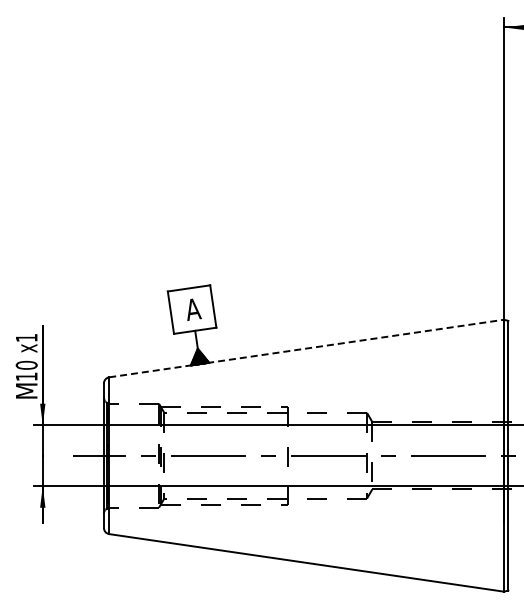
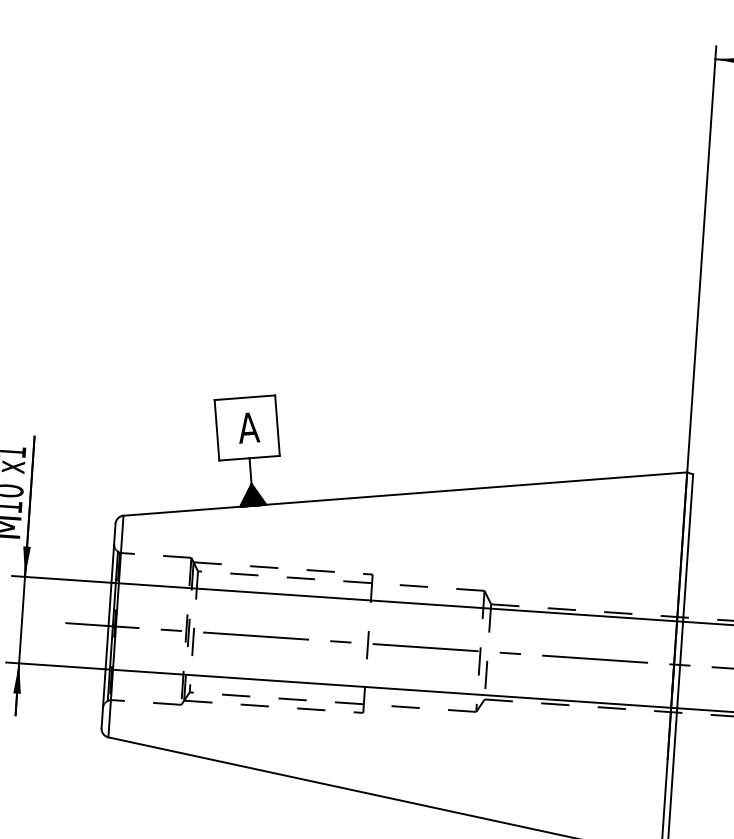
line: (306, 348) -> (405, 493), dashed -> solid

